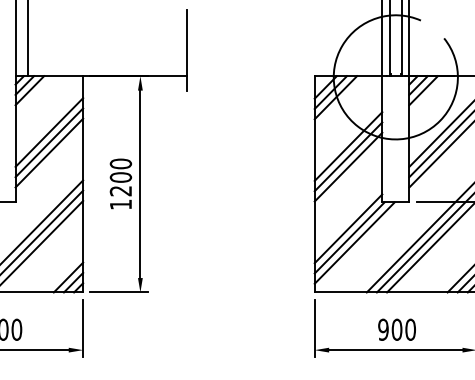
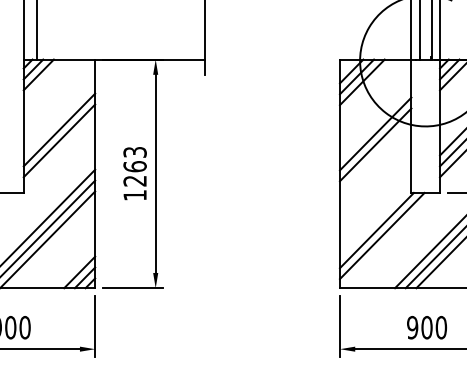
line: (49, 132) -> (59, 119), removed
line: (348, 166) -> (375, 155), removed
text: (120, 170) -> (134, 159), 1200 -> 1263
line: (348, 228) -> (375, 220), removed

